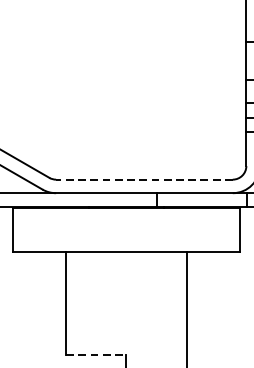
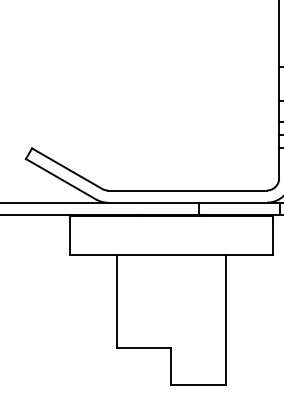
line: (144, 179) -> (187, 190), dashed -> solid
line: (96, 355) -> (144, 348), dashed -> solid

